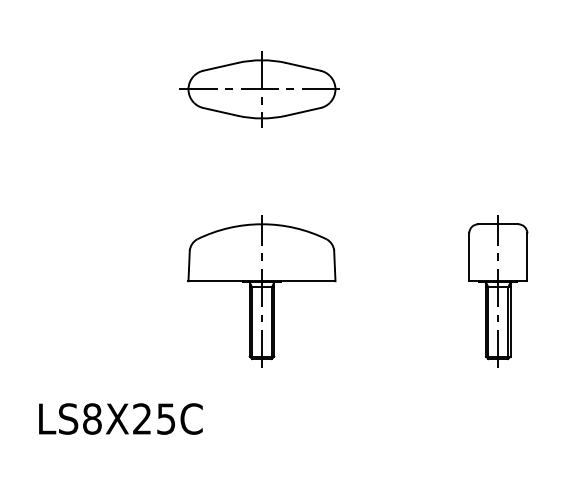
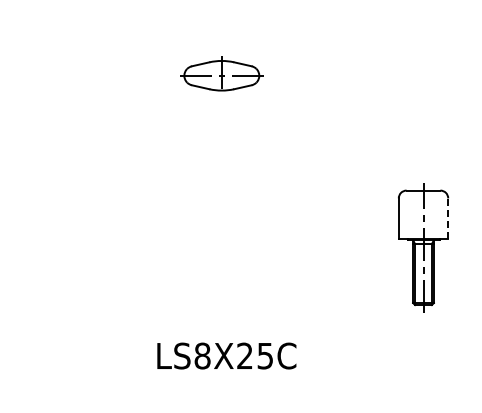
part: (259, 88) -> (220, 75), size x0.6
line: (527, 257) -> (448, 218), solid -> dashed
part: (261, 291) -> (222, 247), removed
text: (120, 418) -> (226, 355), moved

